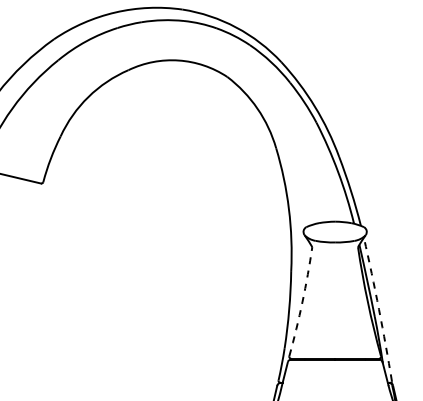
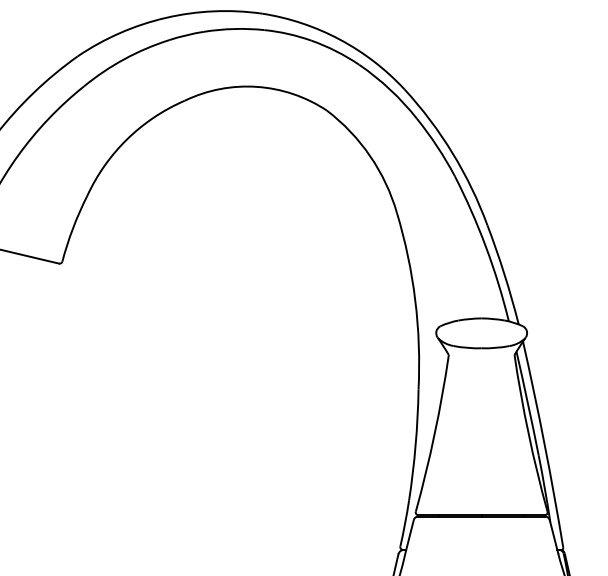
arc: (302, 302) -> (434, 434), dashed -> solid
arc: (378, 309) -> (543, 444), dashed -> solid

